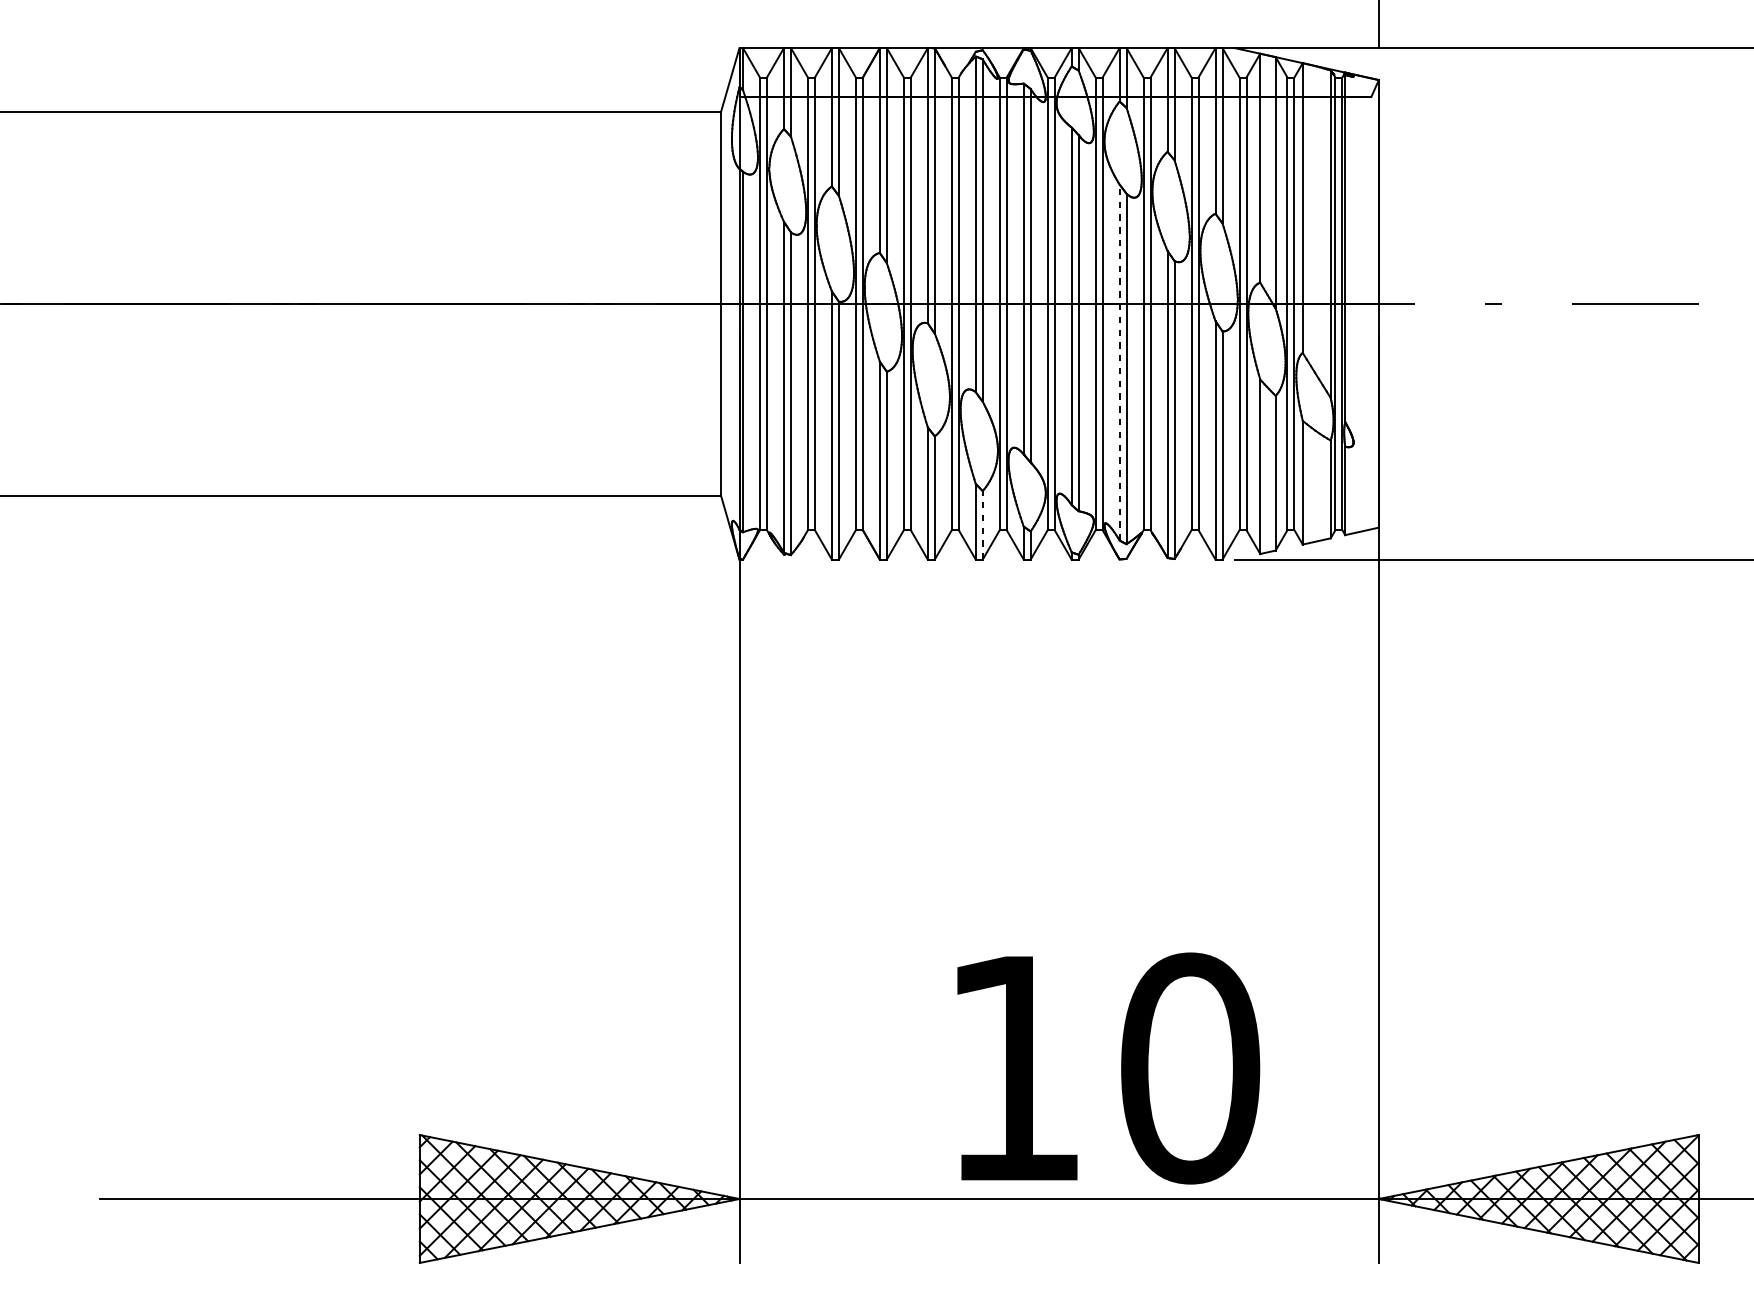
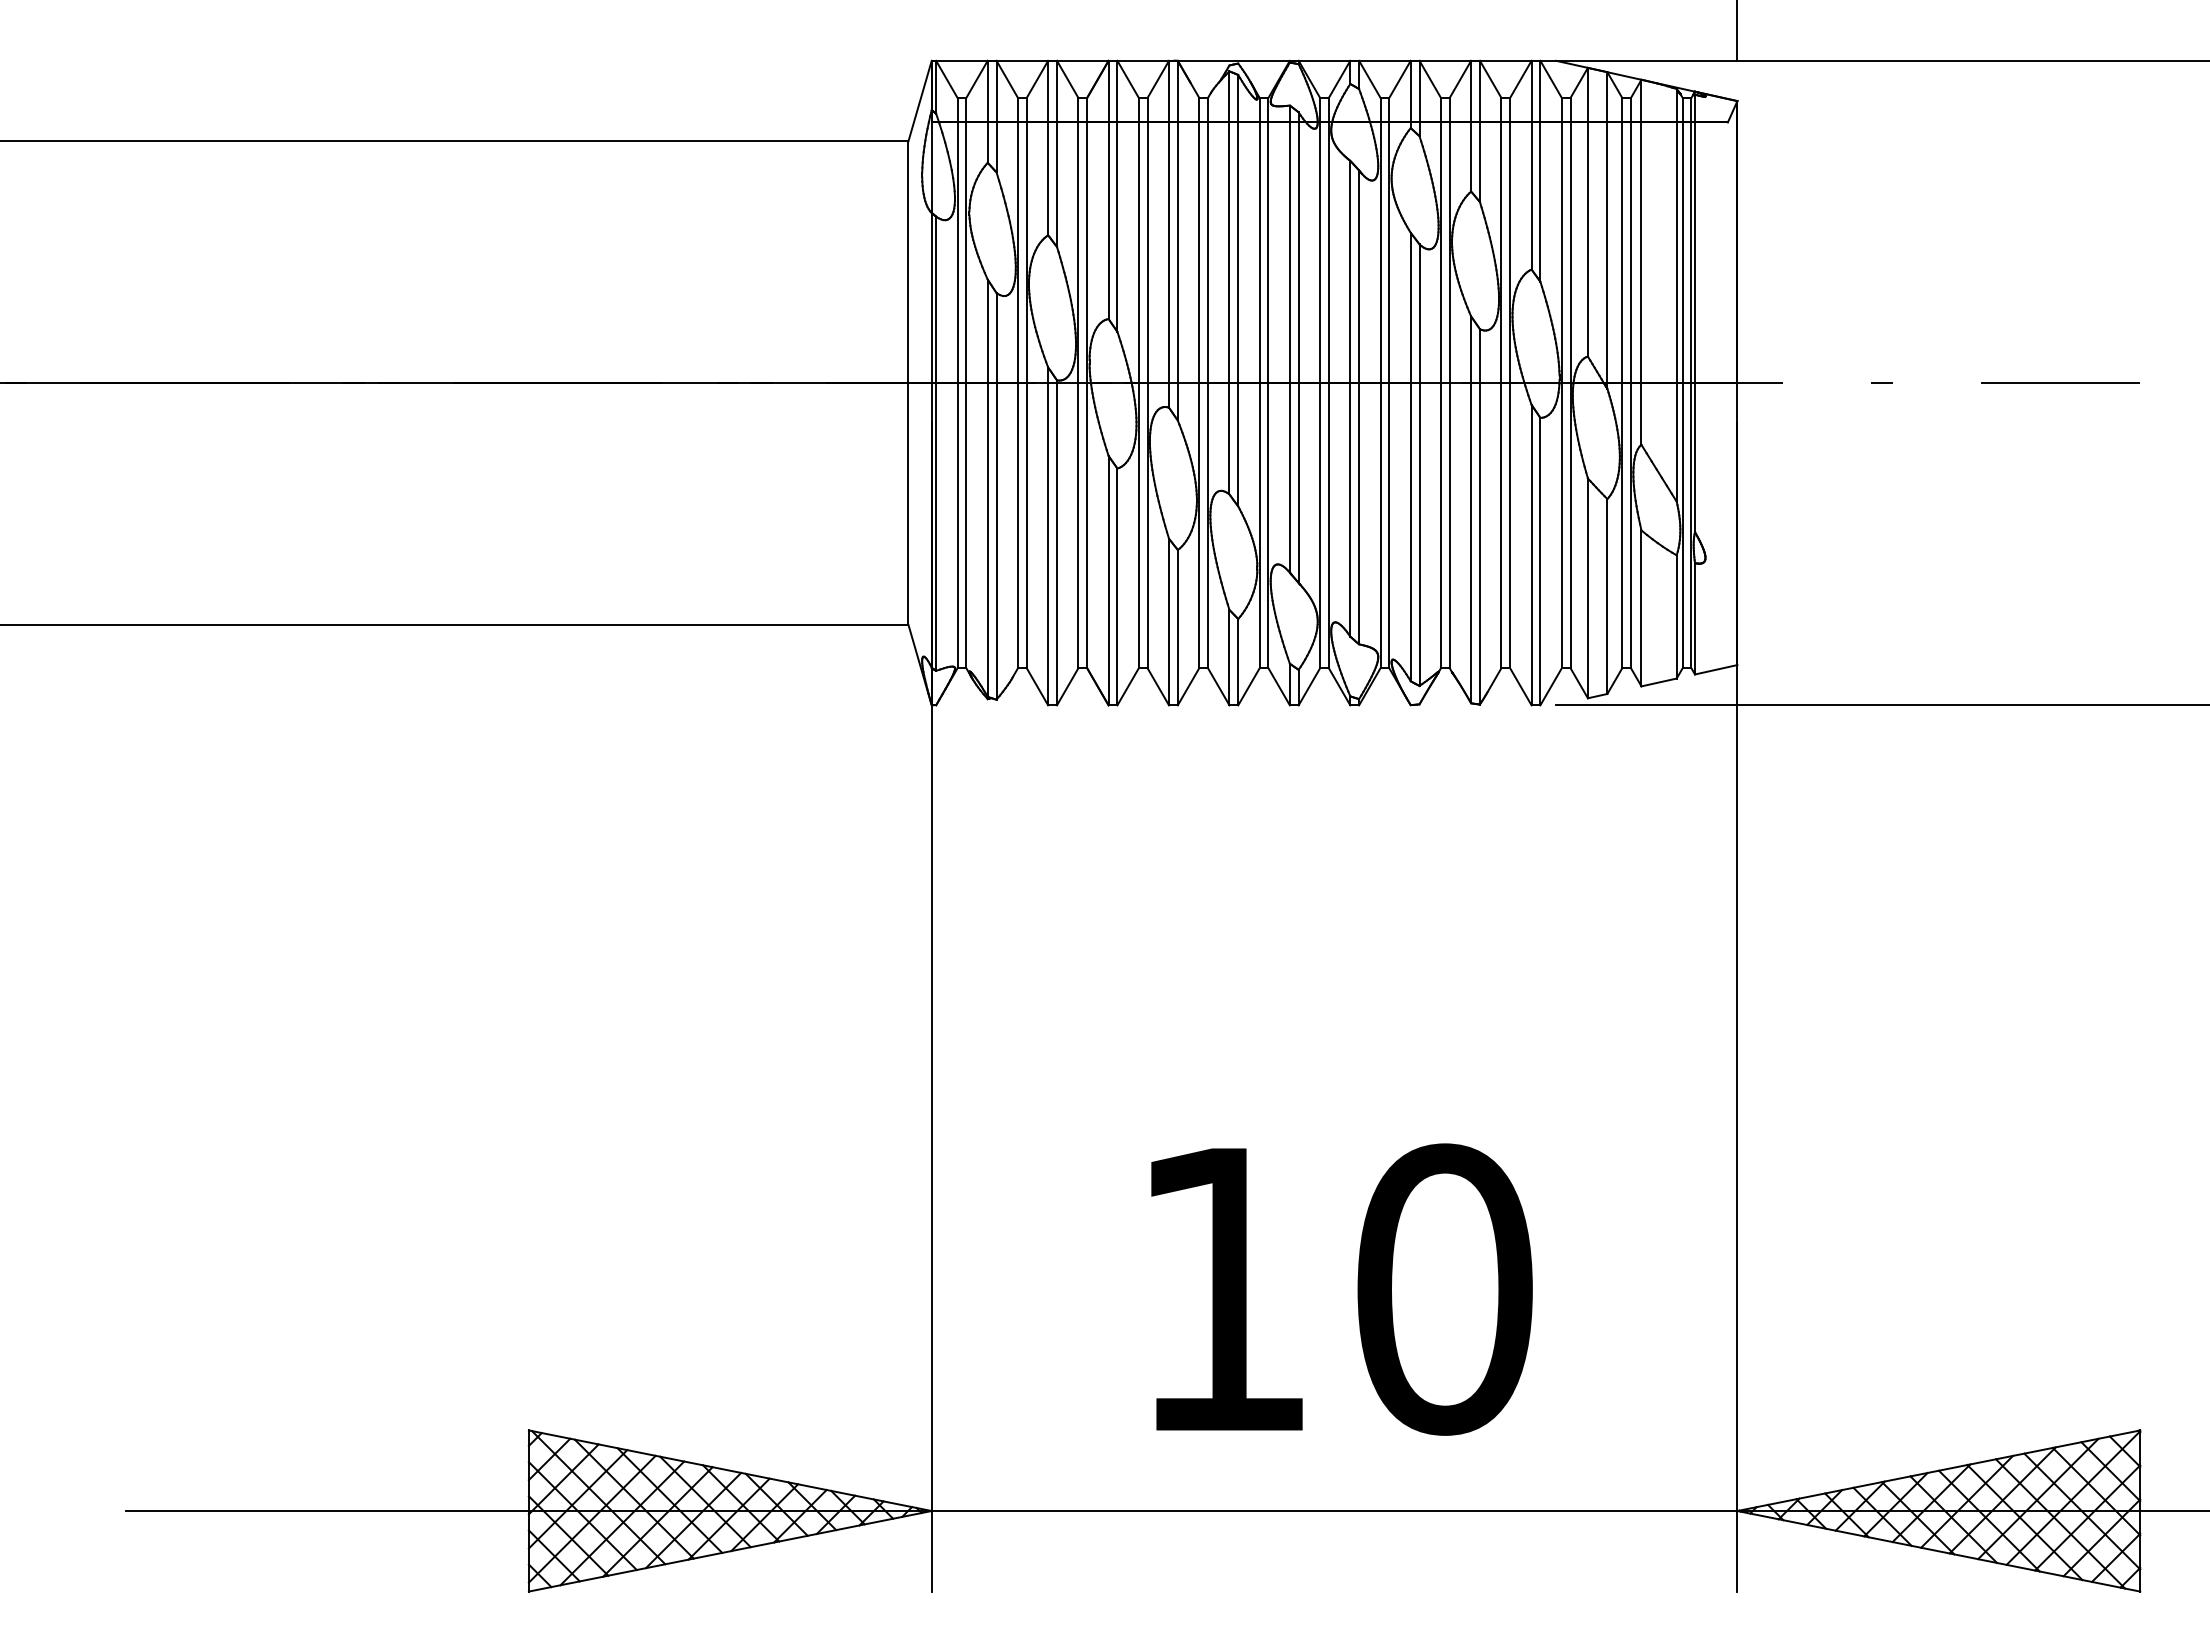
line: (1119, 362) -> (1410, 456), dashed -> solid
line: (982, 524) -> (1238, 661), dashed -> solid
text: (1108, 1068) -> (1341, 1289), moved

